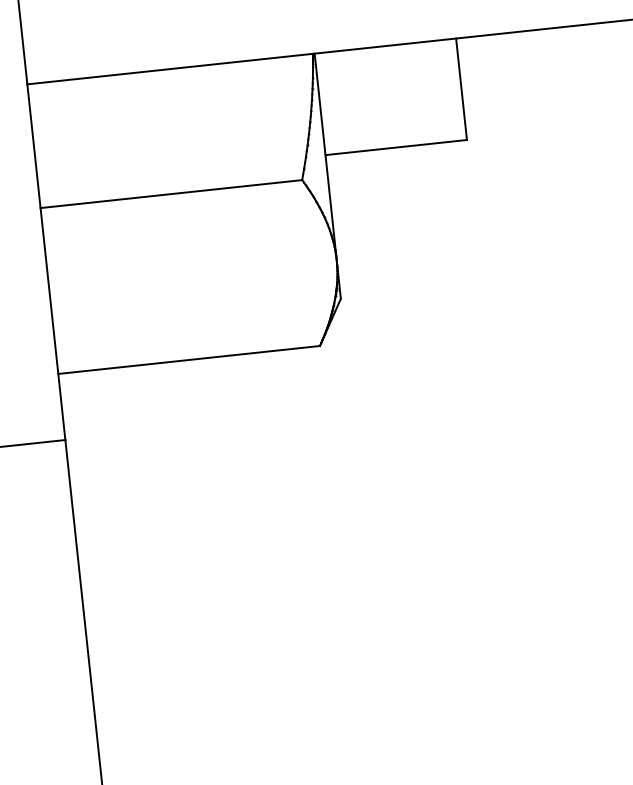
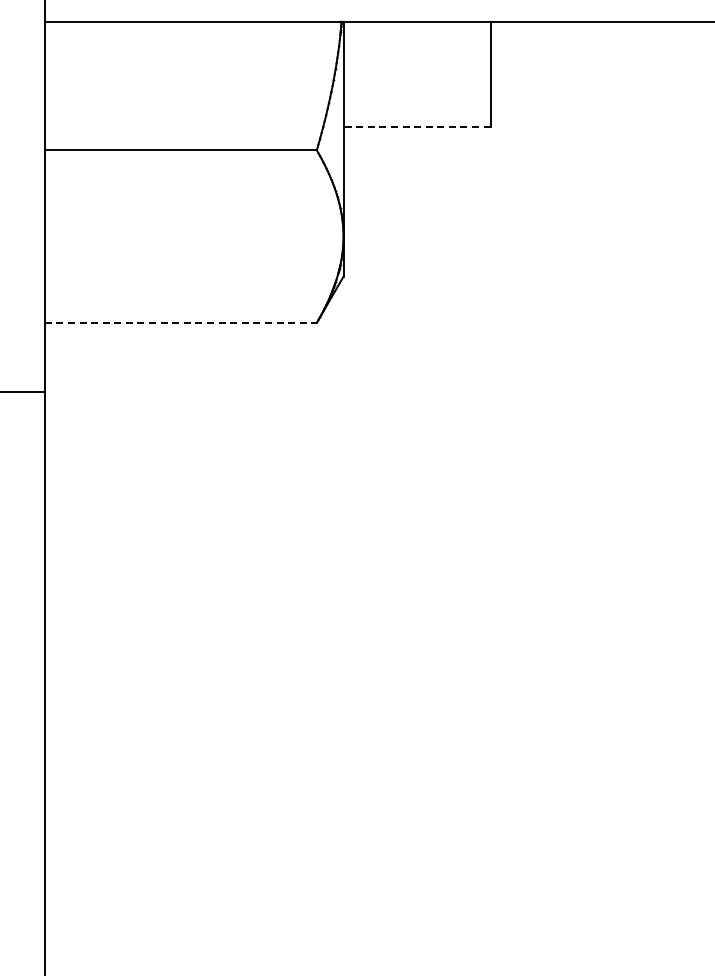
line: (396, 147) -> (417, 127), solid -> dashed
line: (189, 359) -> (181, 322), solid -> dashed

